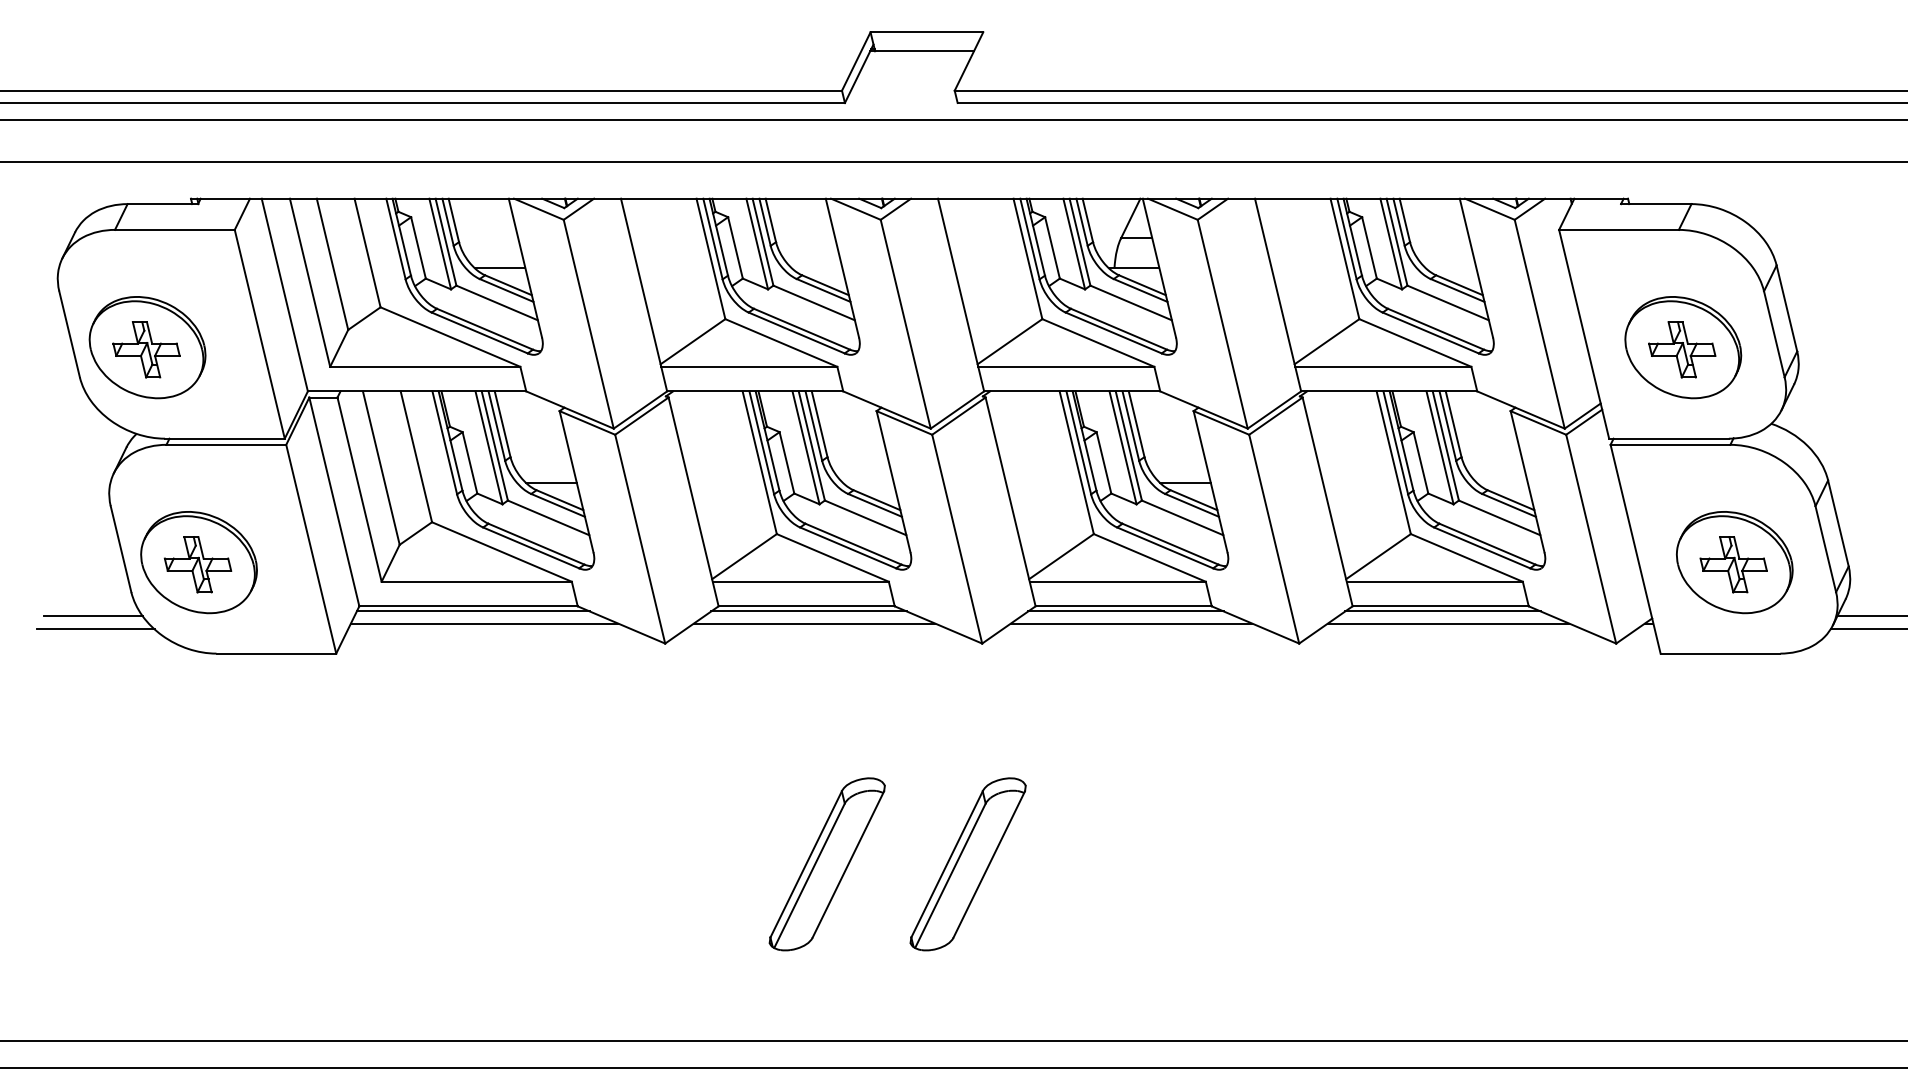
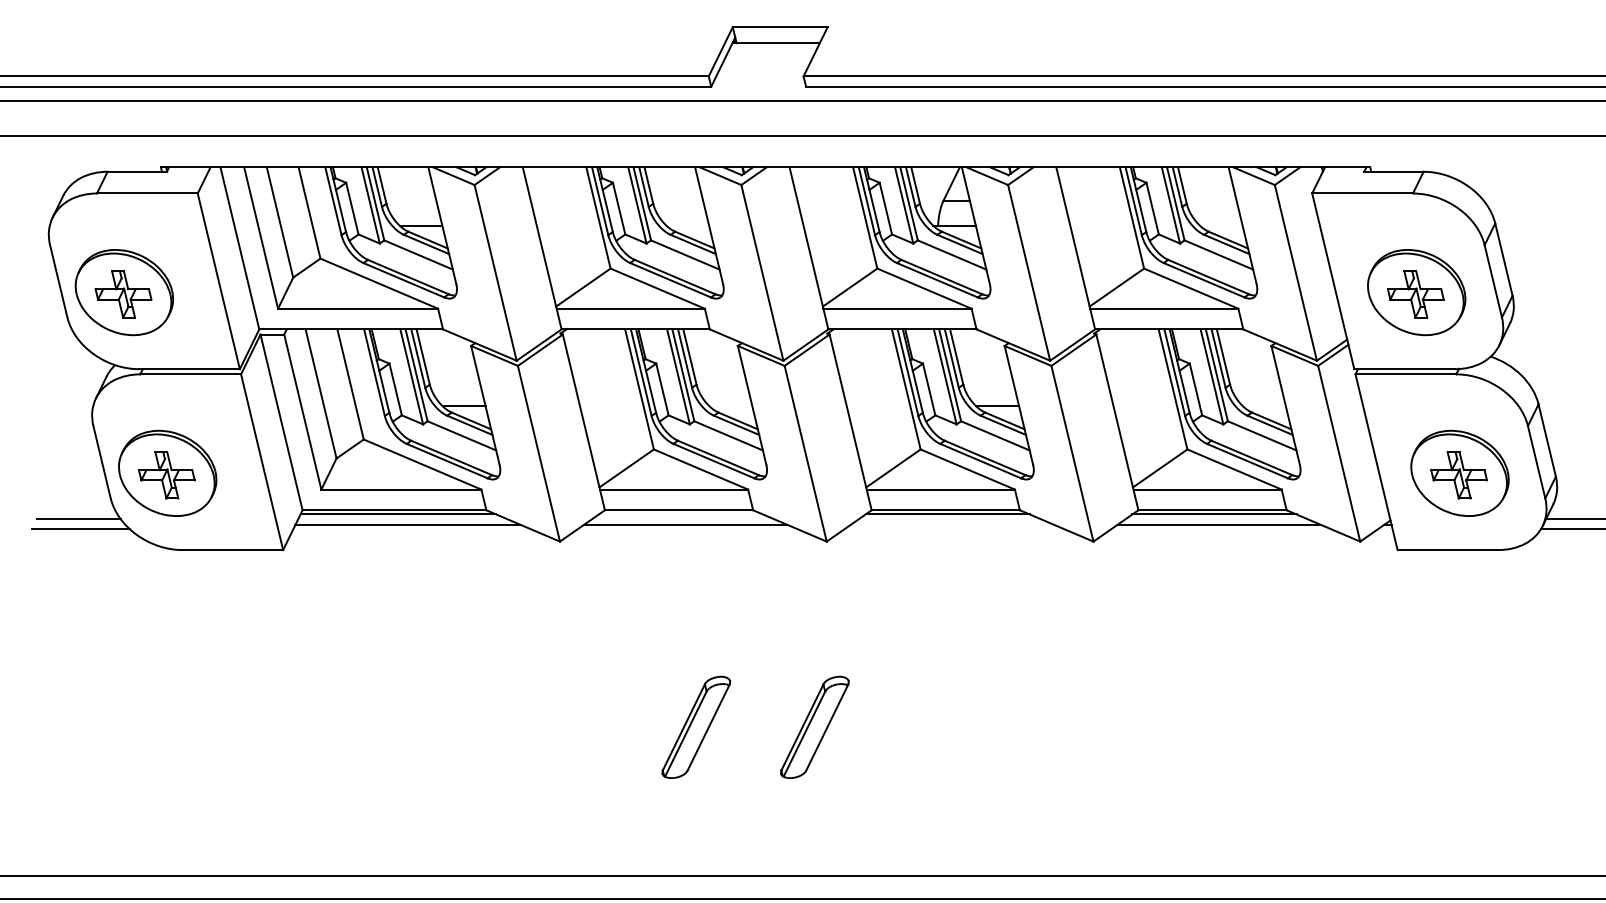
line: (808, 611) -> (680, 514), removed
line: (1131, 623) -> (952, 524), removed
part: (826, 864) -> (695, 727), size x0.7
part: (967, 864) -> (814, 727), size x0.7

